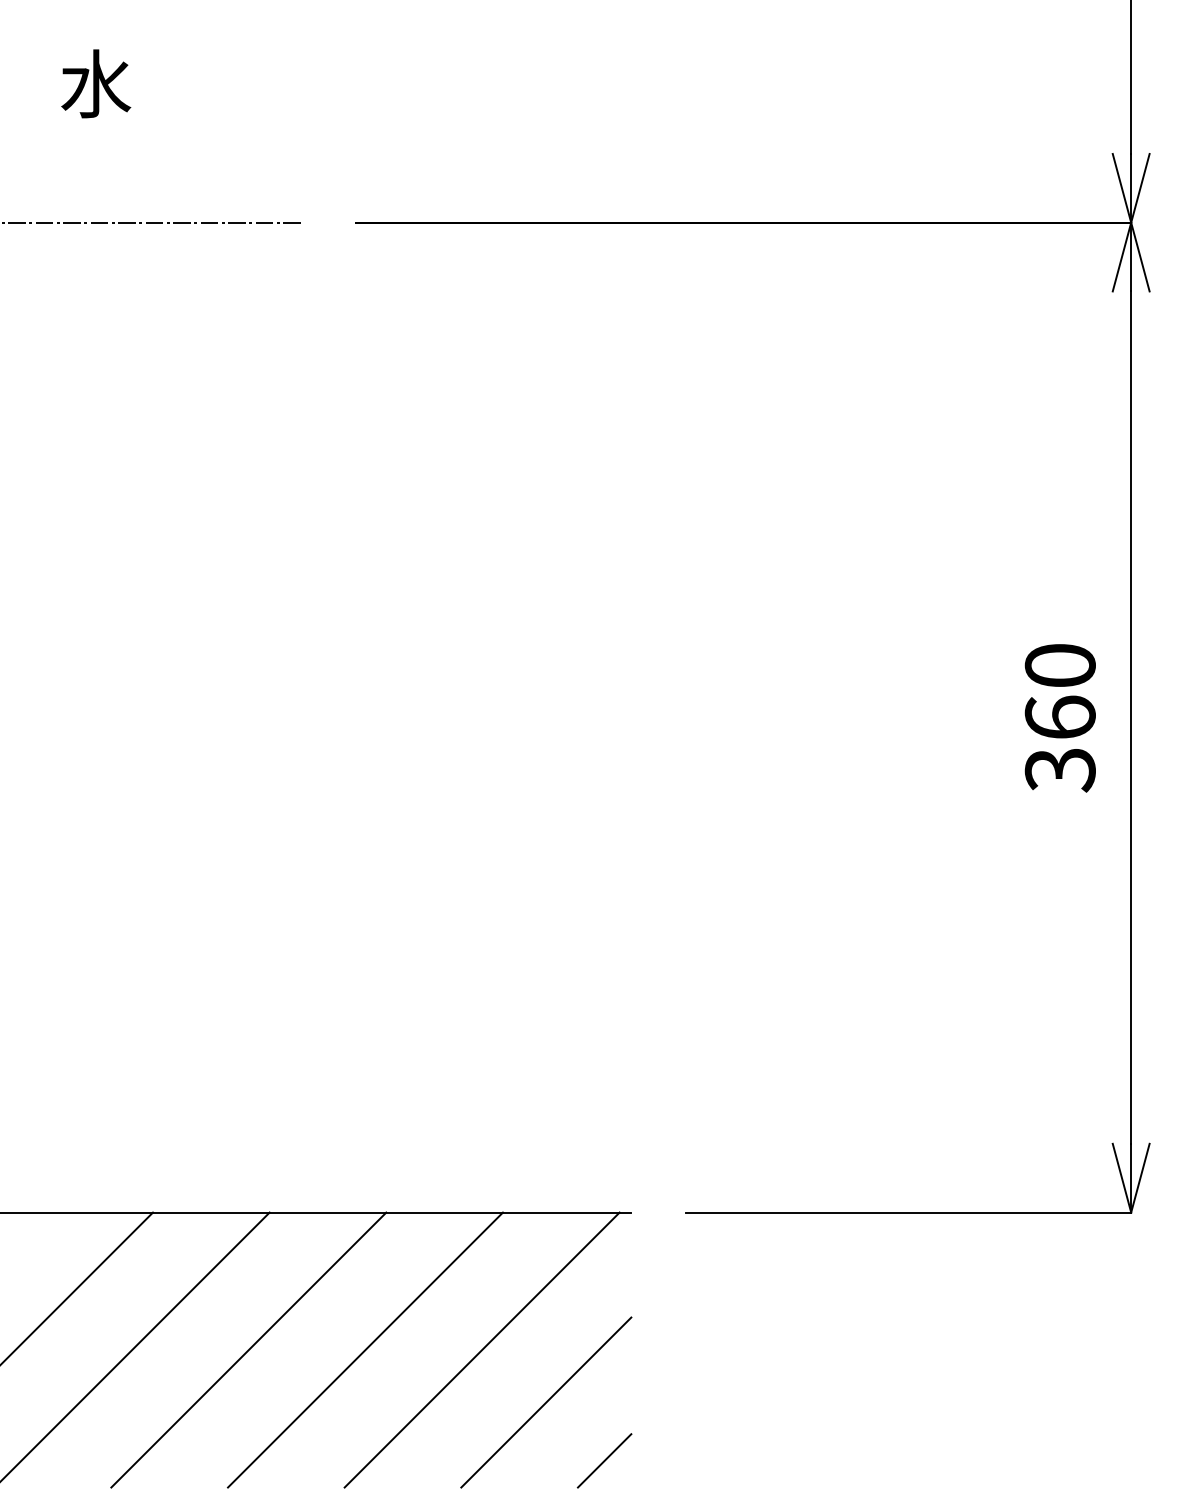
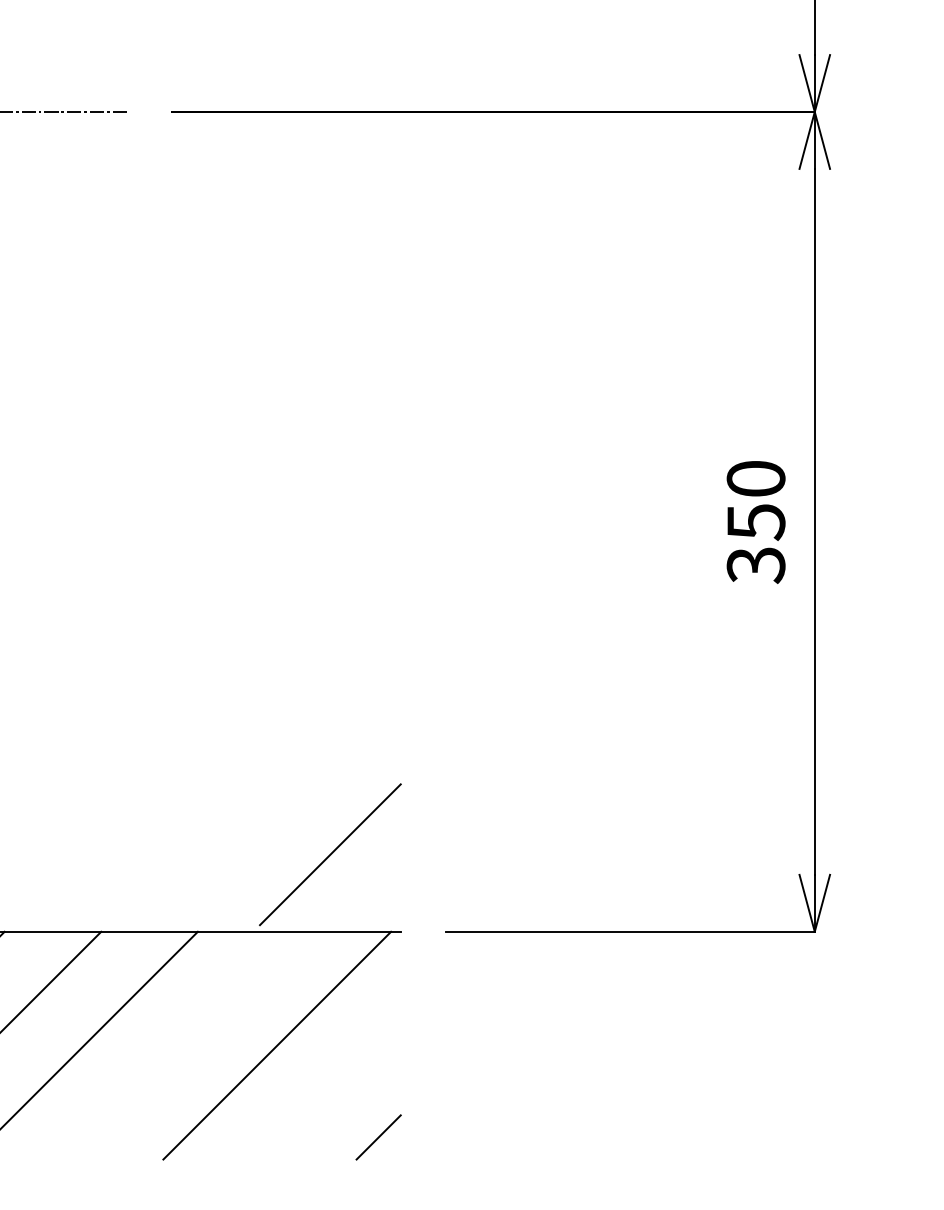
text: (1059, 717) -> (755, 521), 360 -> 350
line: (365, 1349) -> (180, 1045), removed
line: (546, 1402) -> (330, 854), moved

